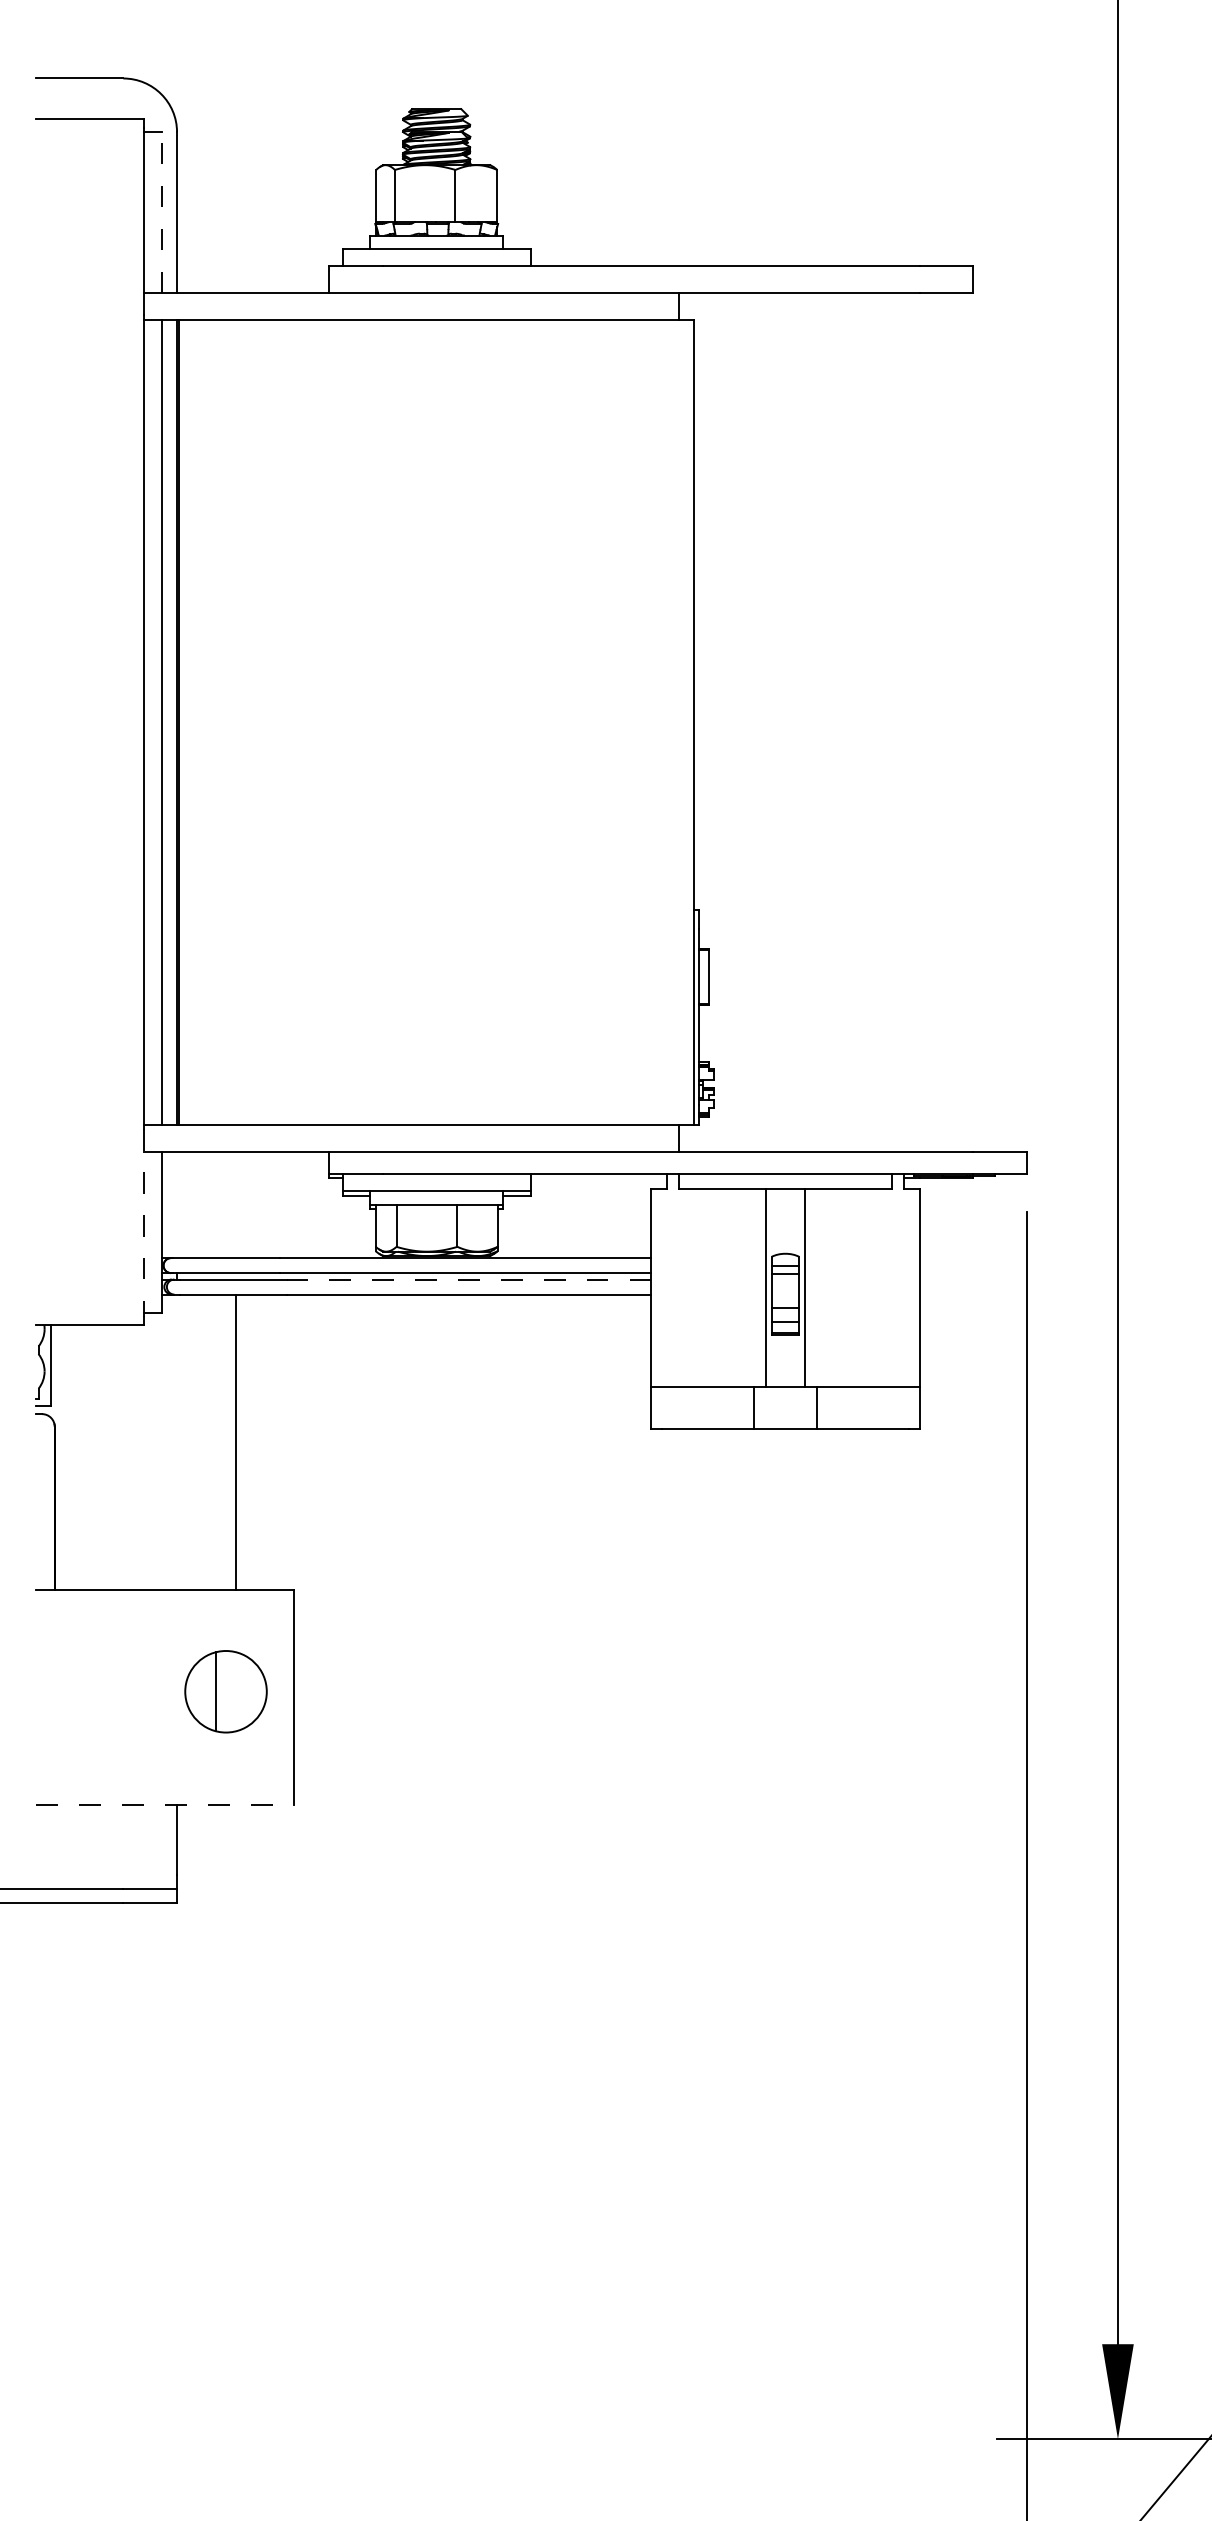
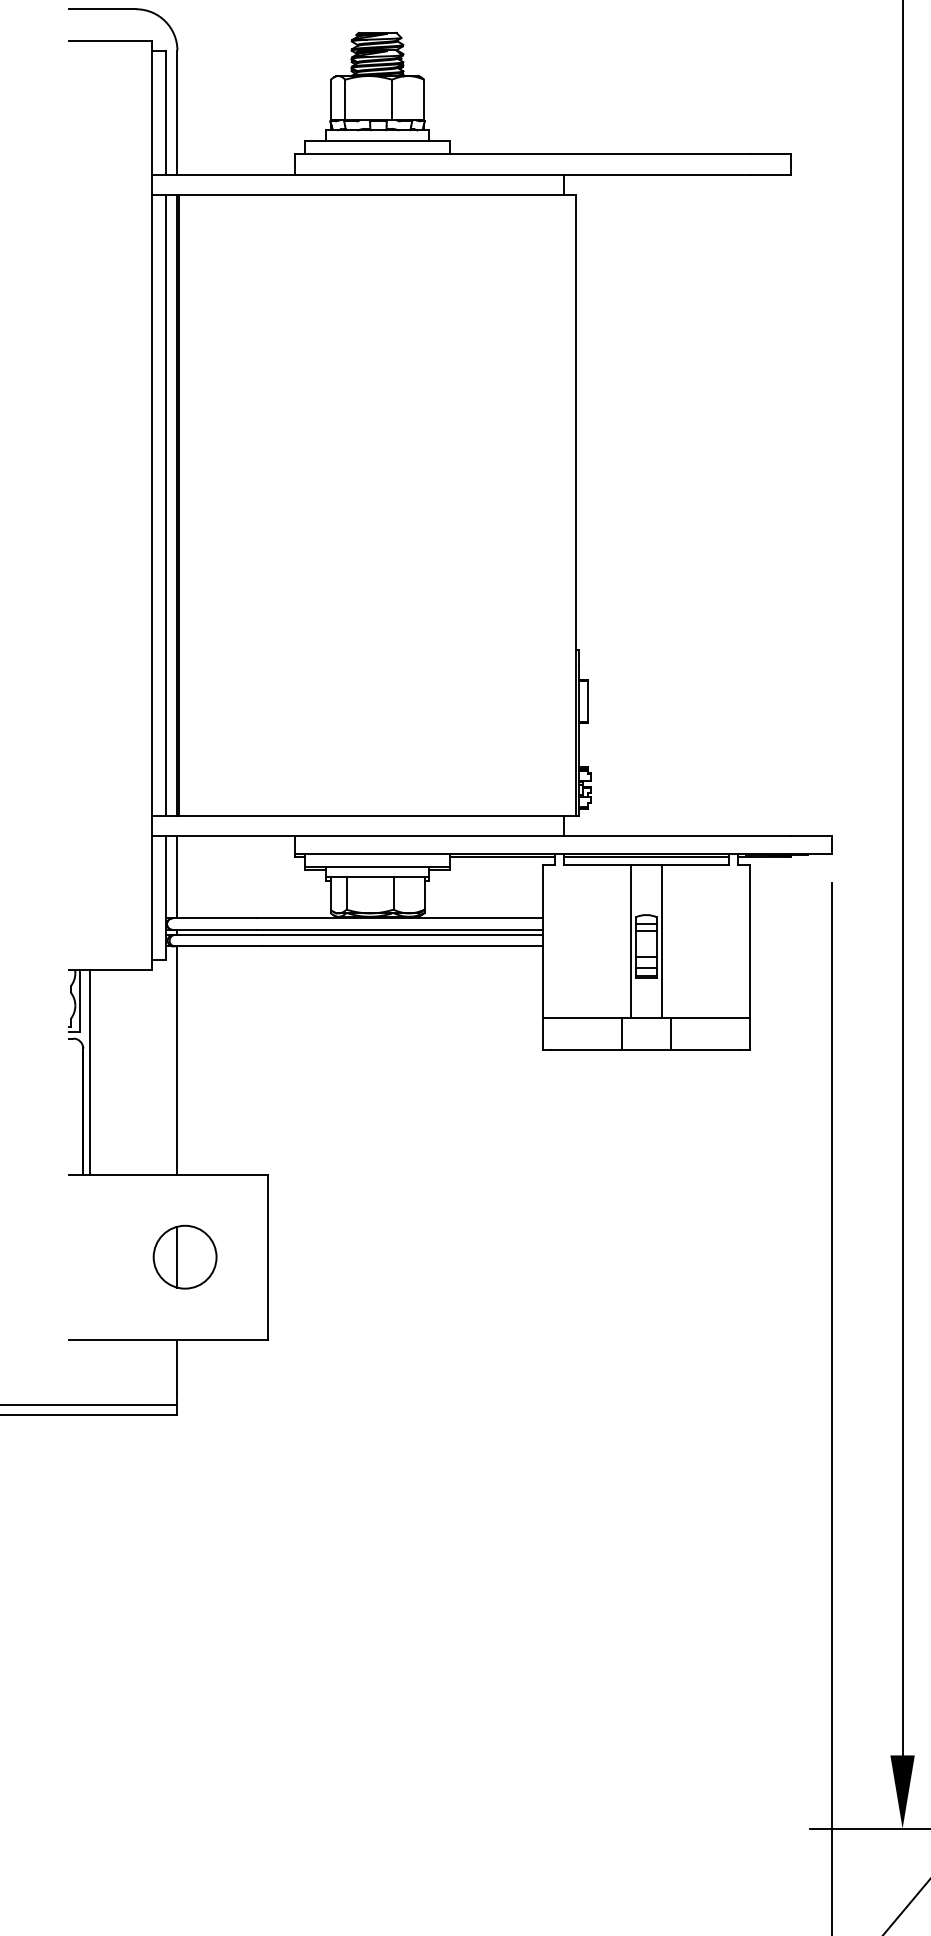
line: (162, 212) -> (166, 112), dashed -> solid
line: (598, 1178) -> (502, 857), added
line: (785, 1178) -> (646, 857), added
line: (177, 1204) -> (177, 877), added
line: (143, 1223) -> (151, 891), dashed -> solid
line: (468, 1279) -> (402, 934), dashed -> solid
line: (236, 1442) -> (177, 1060), moved
line: (63, 1457) -> (89, 1072), added
part: (225, 1691) -> (184, 1257), moved
line: (165, 1805) -> (168, 1340), dashed -> solid

